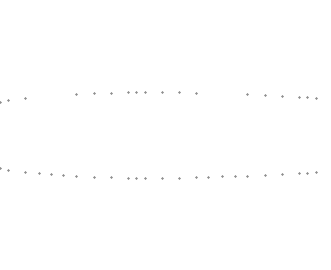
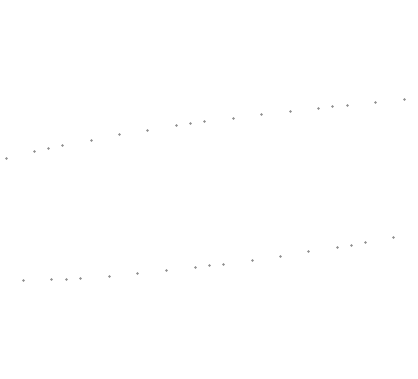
part: (221, 93) -> (332, 106), added
part: (50, 96) -> (48, 149), added
part: (50, 174) -> (65, 279), size x0.71
part: (221, 176) -> (350, 244), size x0.62

